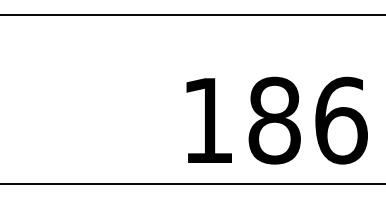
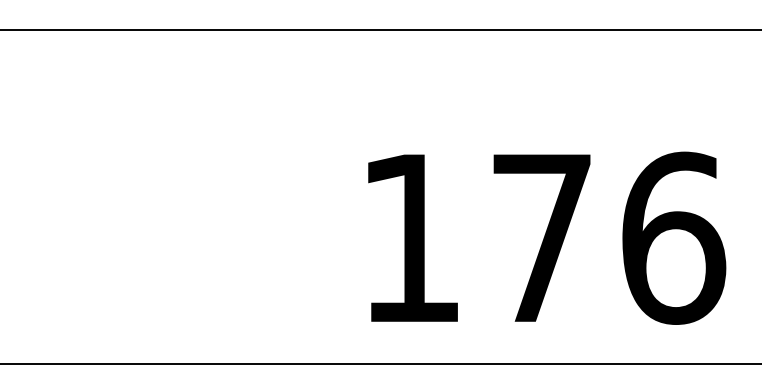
text: (274, 120) -> (541, 237), 186 -> 176

